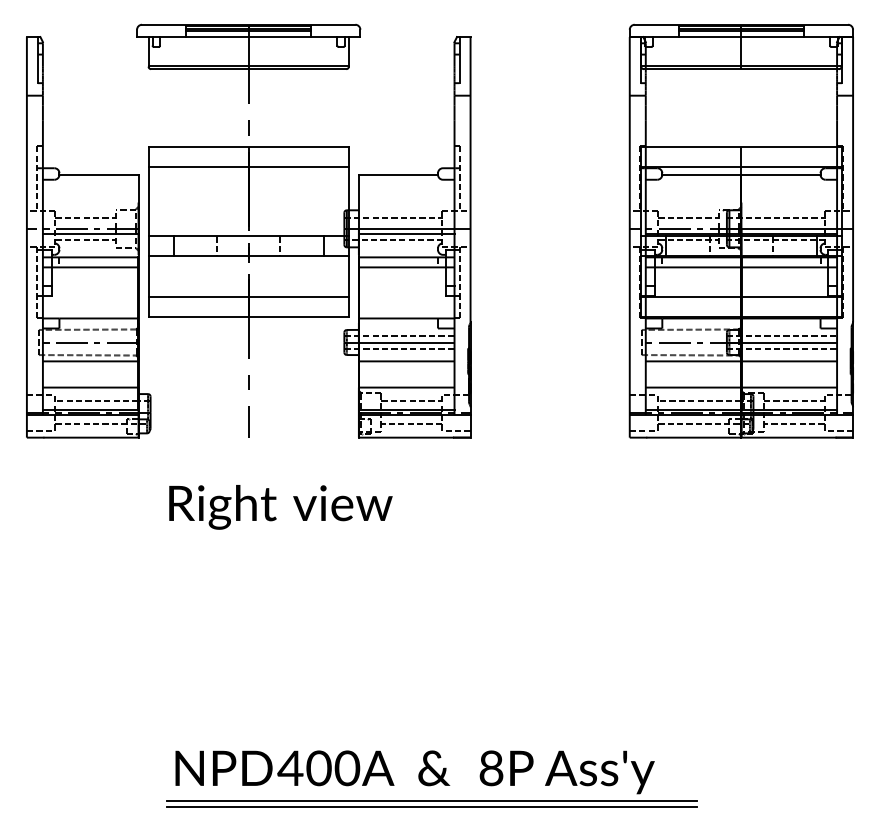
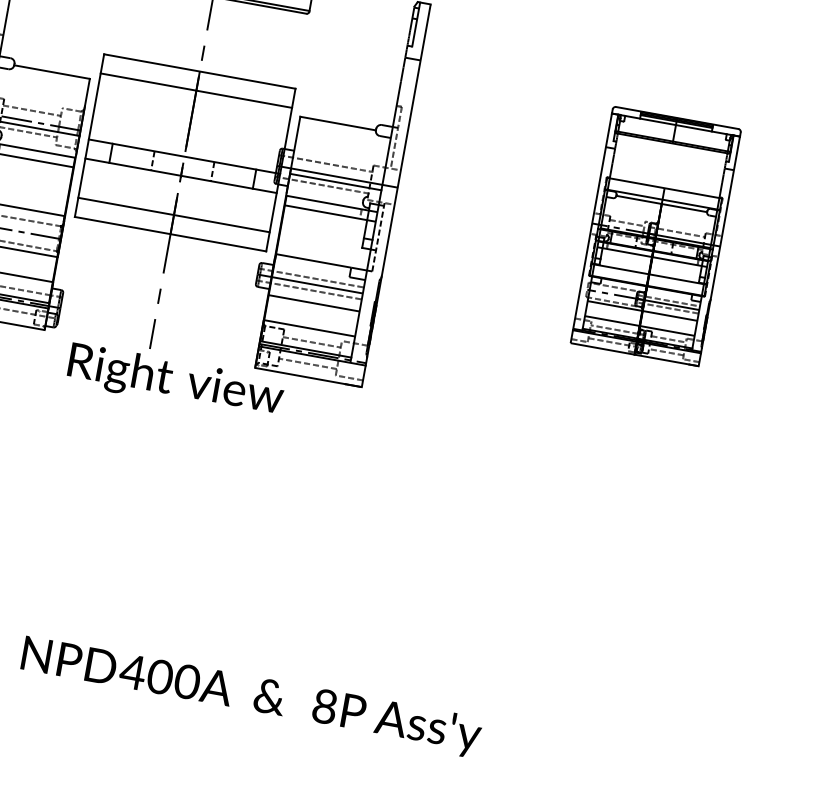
part: (740, 230) -> (655, 235), size x0.6
text: (280, 507) -> (175, 382), moved
line: (431, 800) -> (262, 727), removed
line: (431, 807) -> (260, 733), removed

